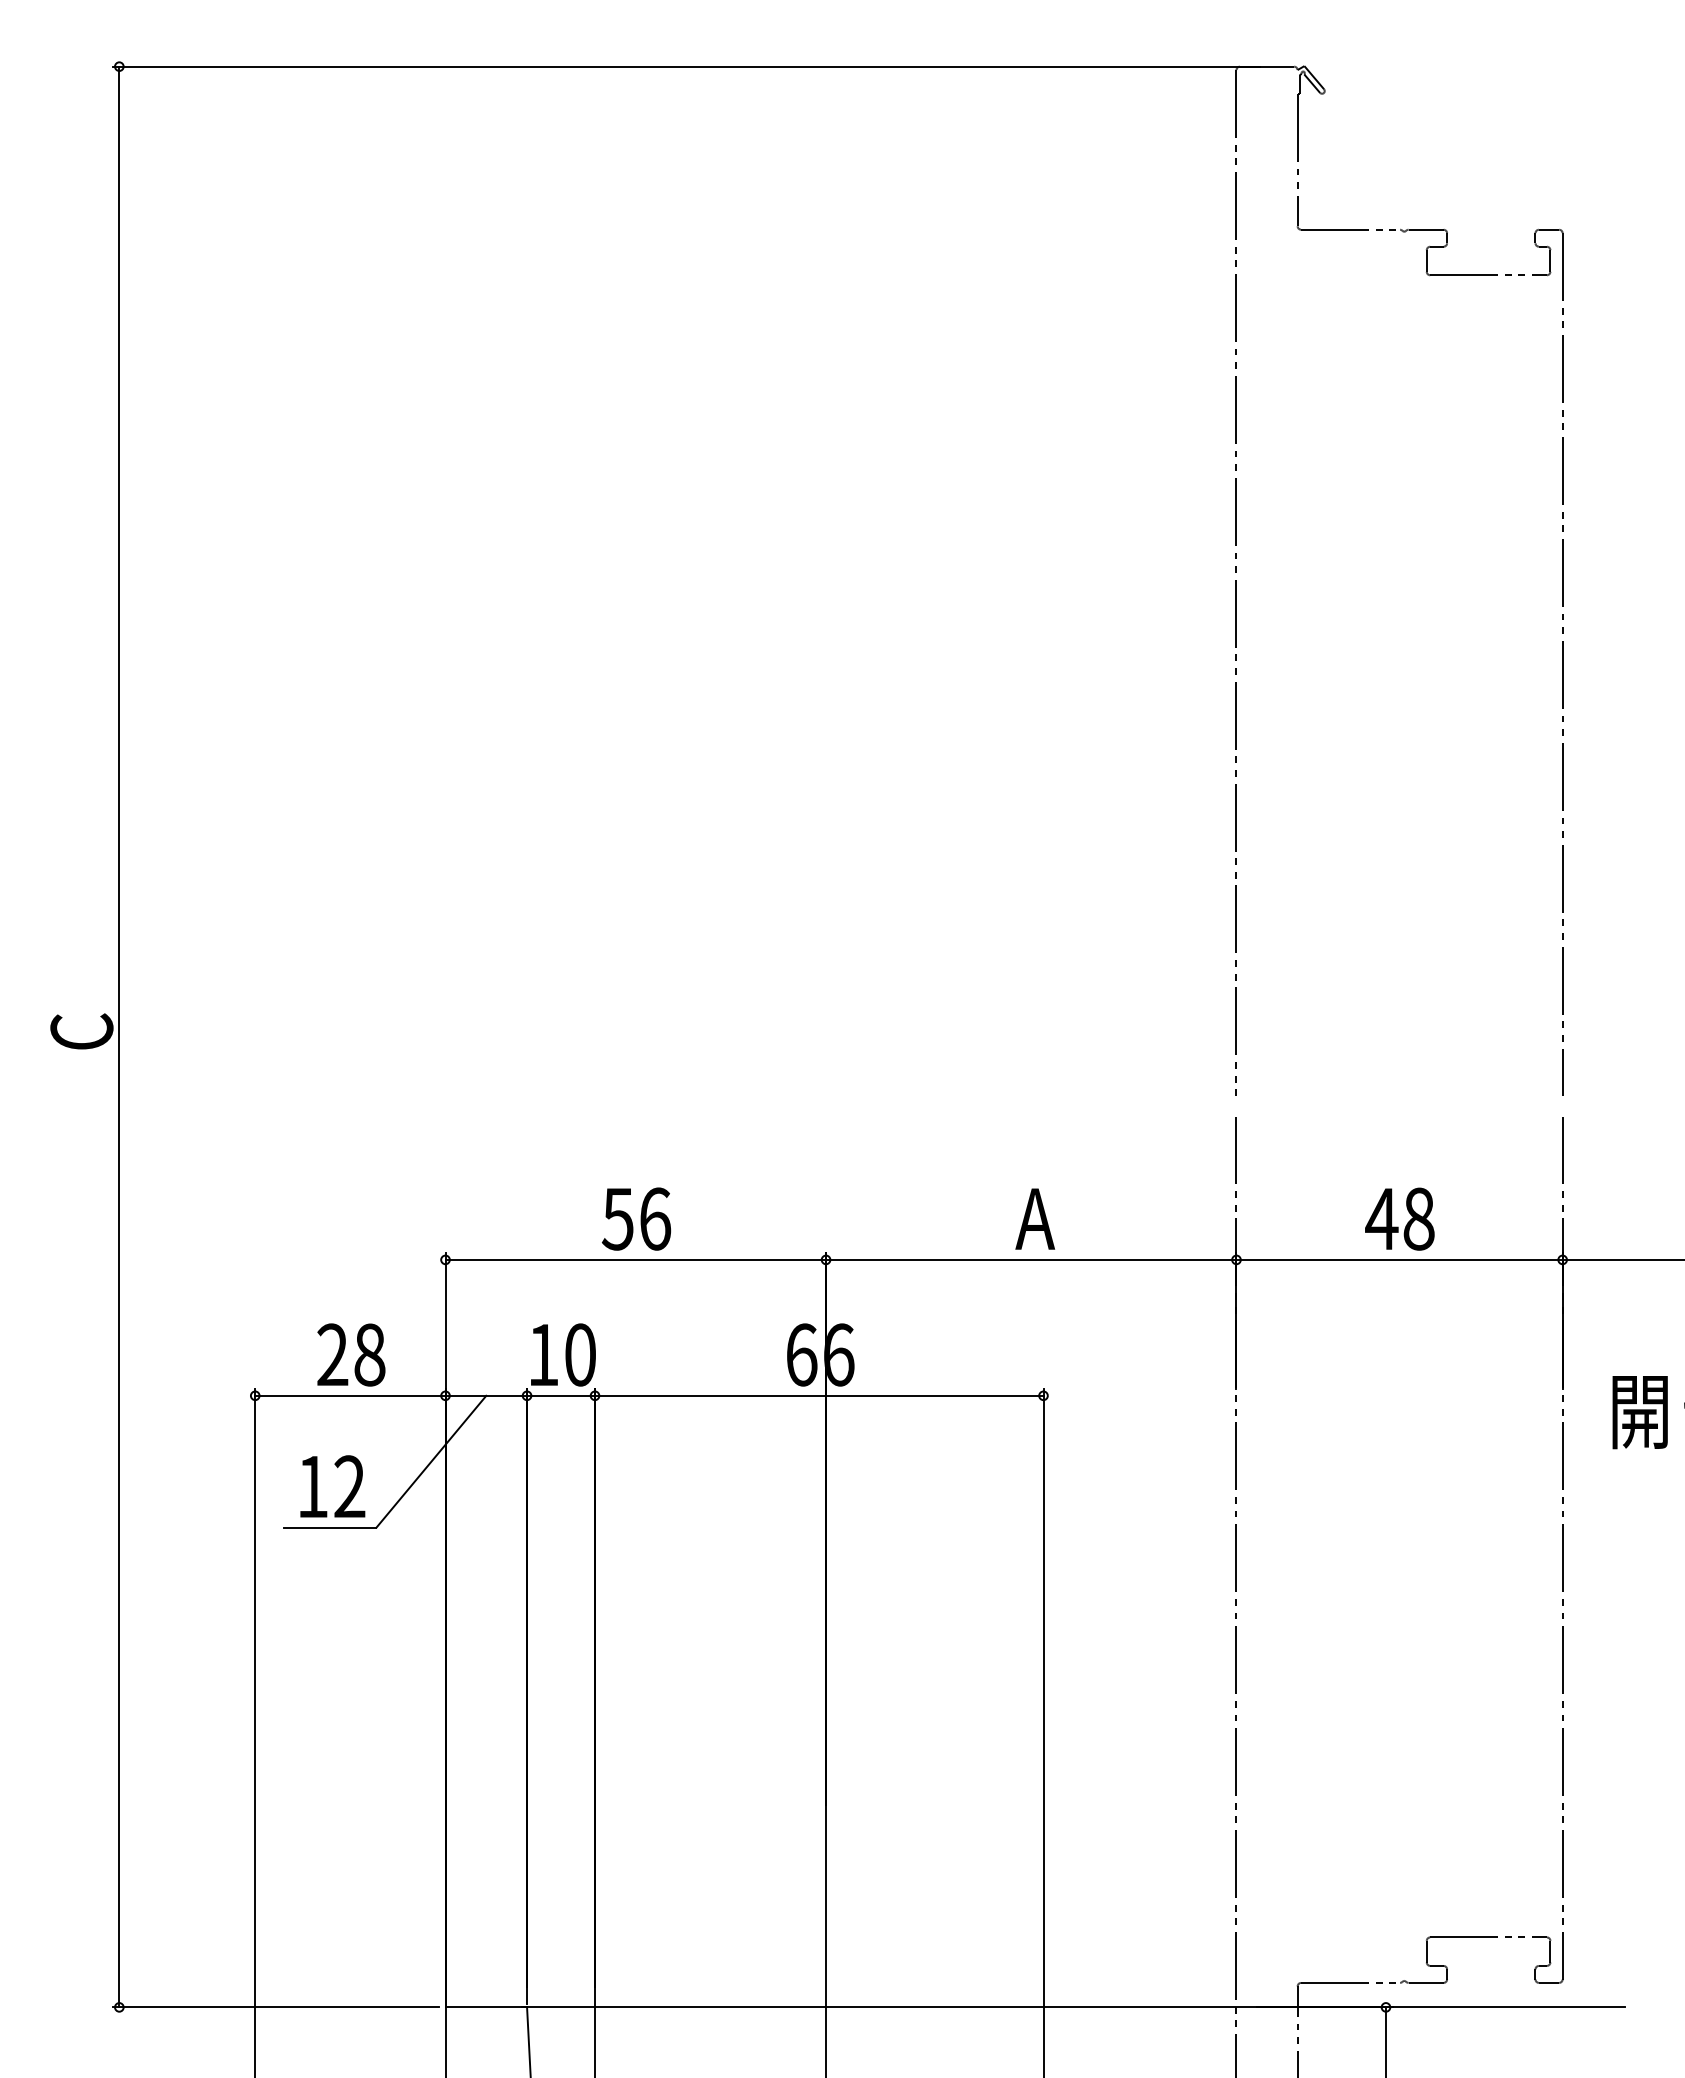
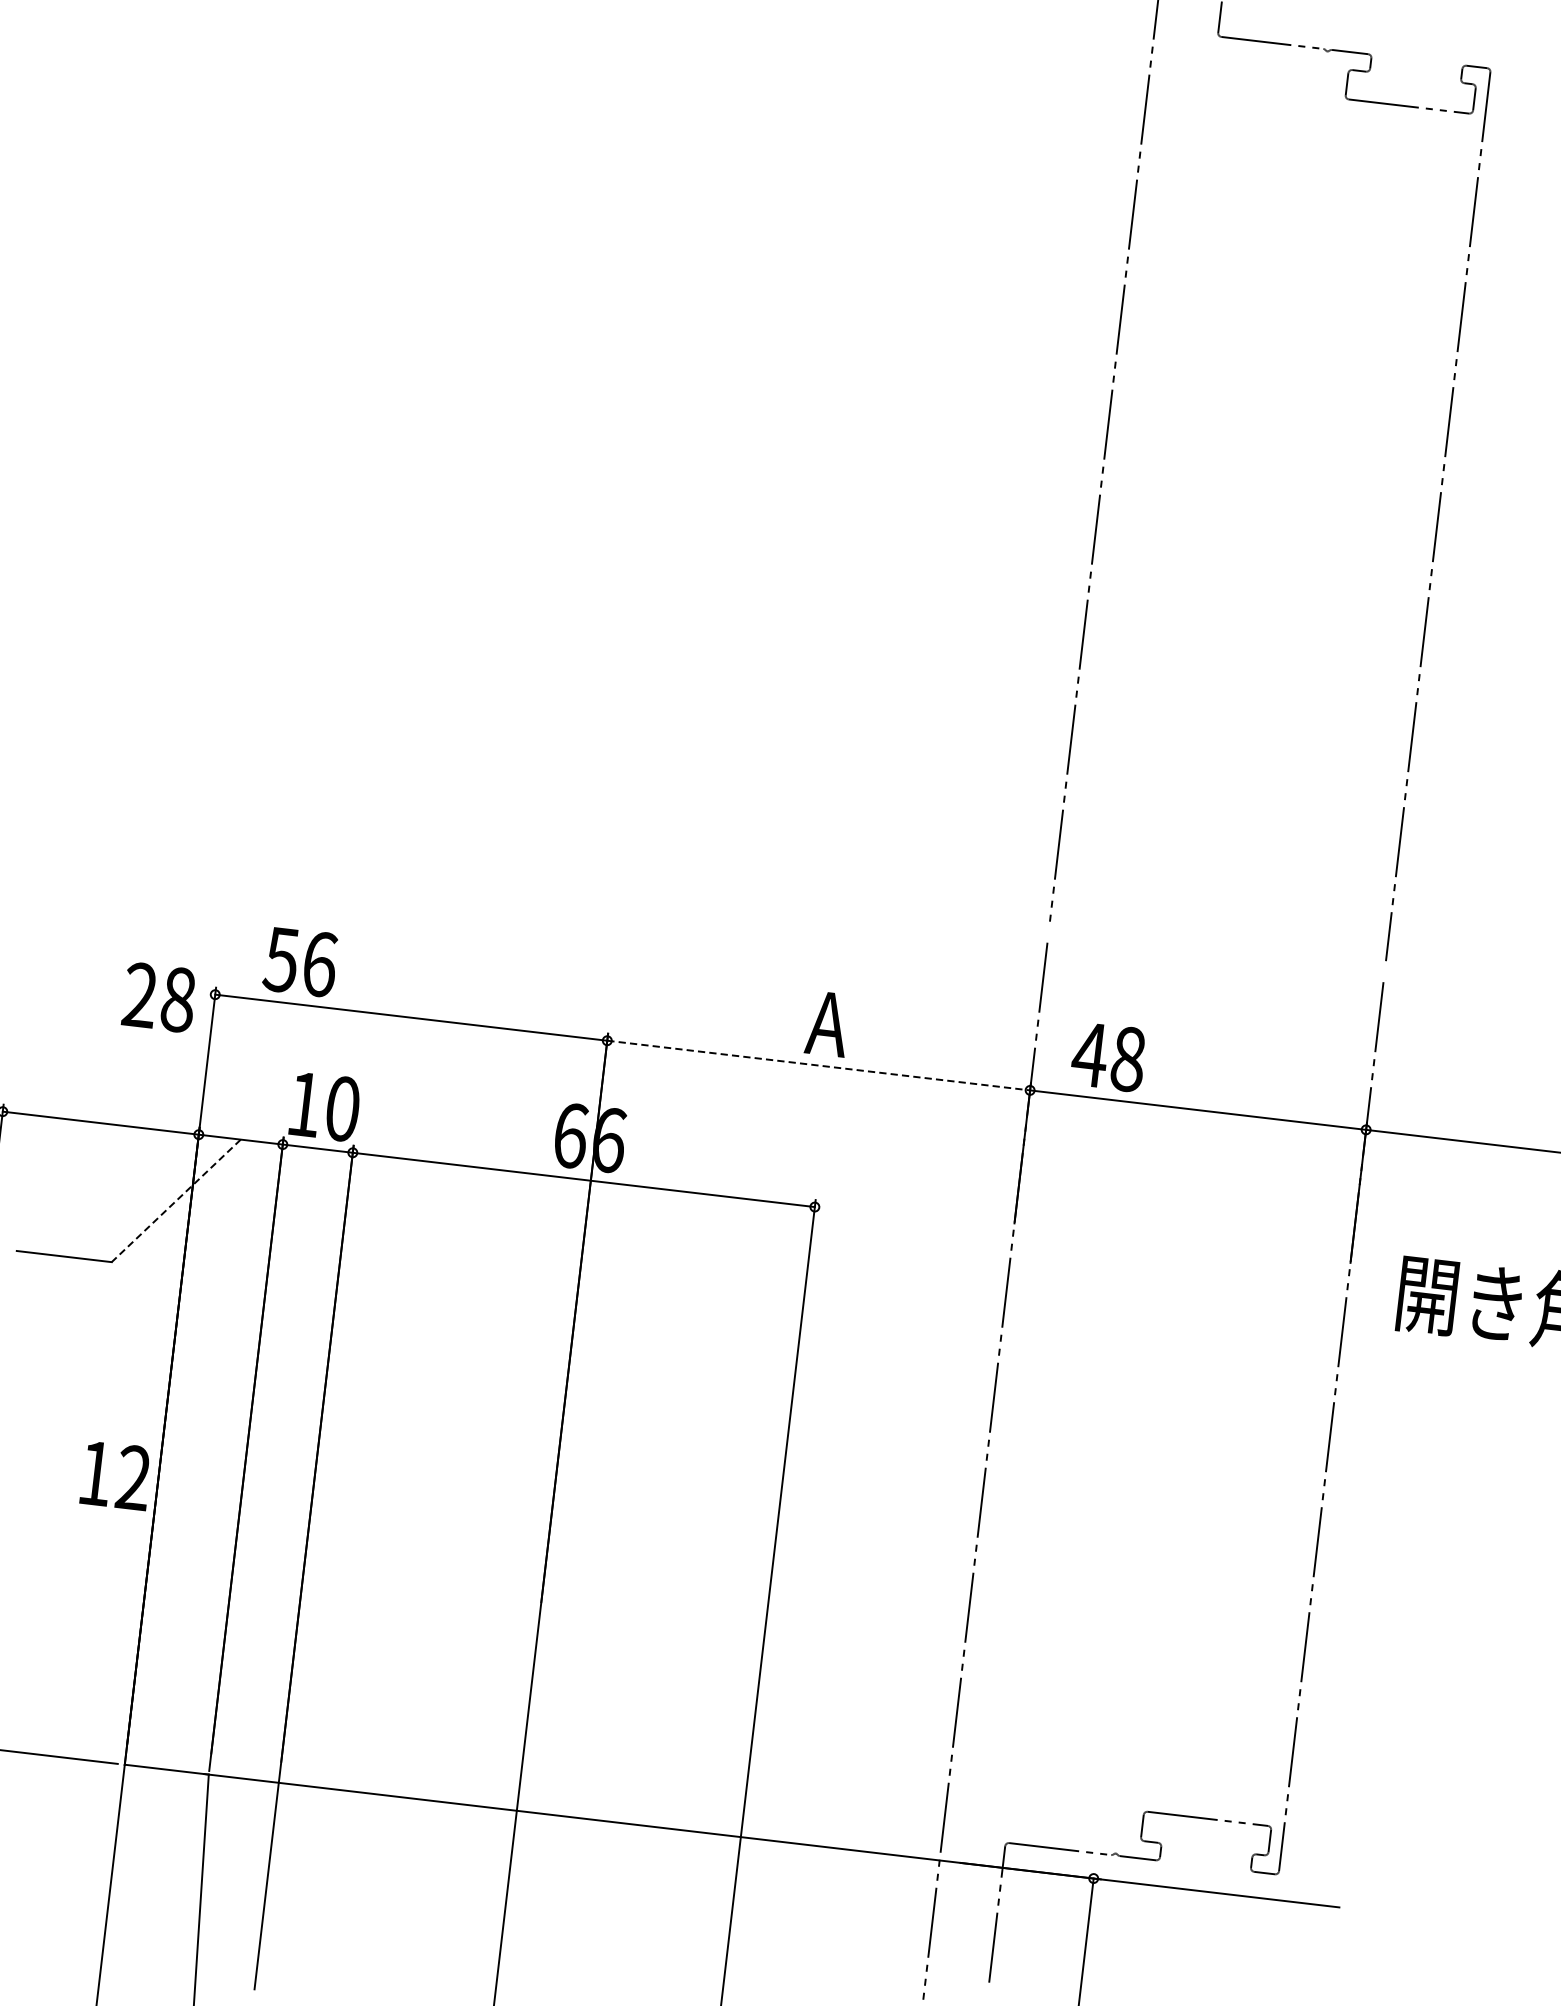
text: (636, 1218) -> (300, 961), moved
text: (1399, 1218) -> (1108, 1056), moved
line: (1031, 1259) -> (819, 1065), solid -> dashed
text: (351, 1354) -> (159, 997), moved
line: (431, 1461) -> (176, 1200), solid -> dashed
text: (332, 1486) -> (115, 1475), moved

